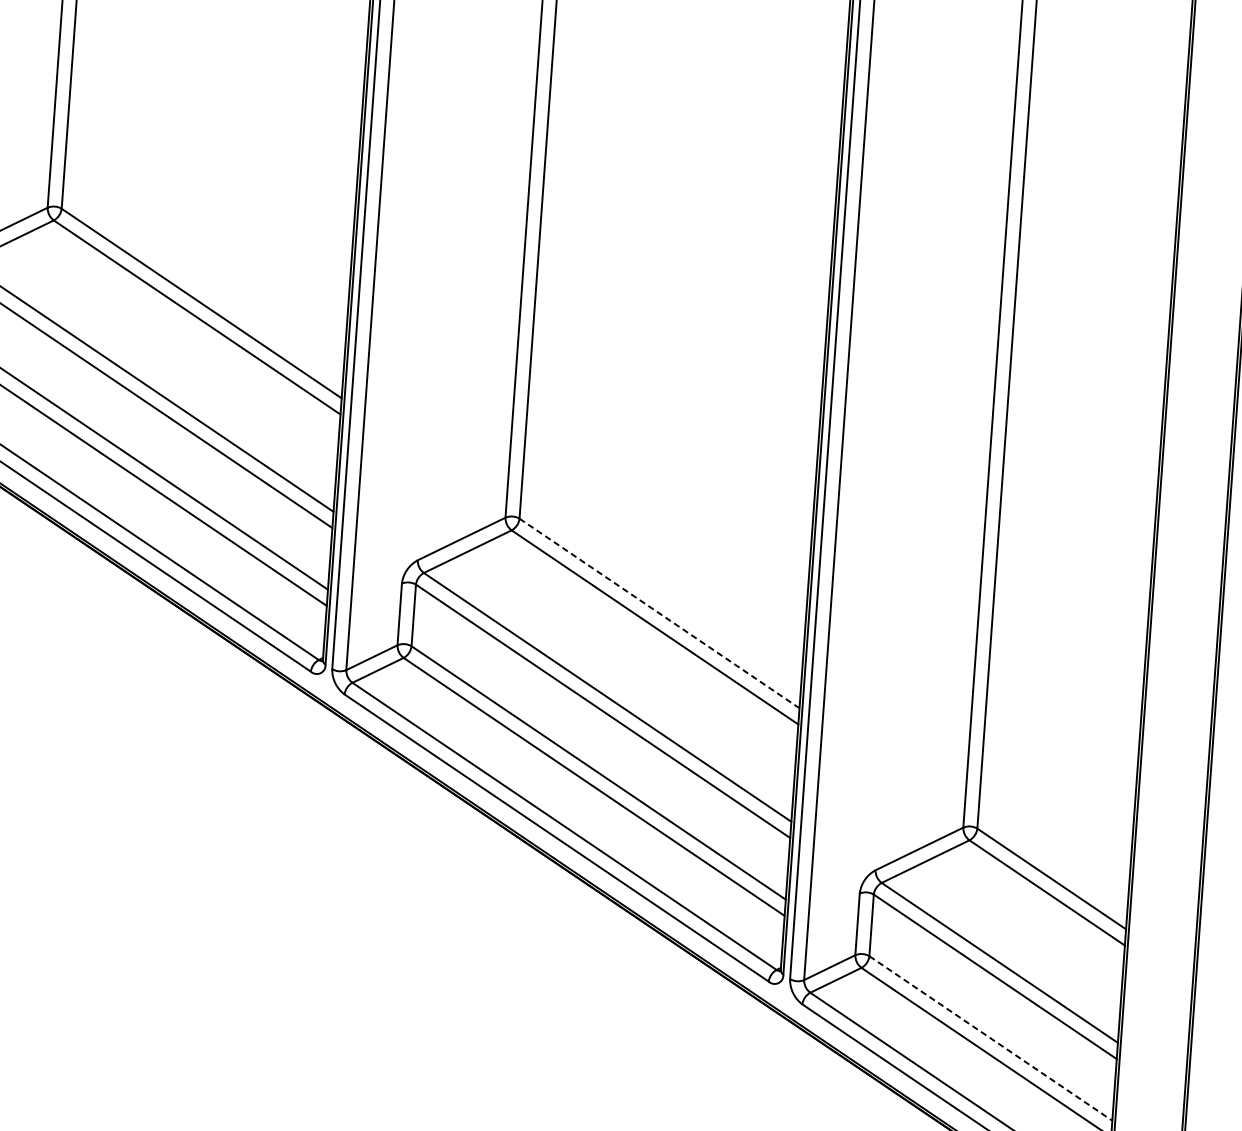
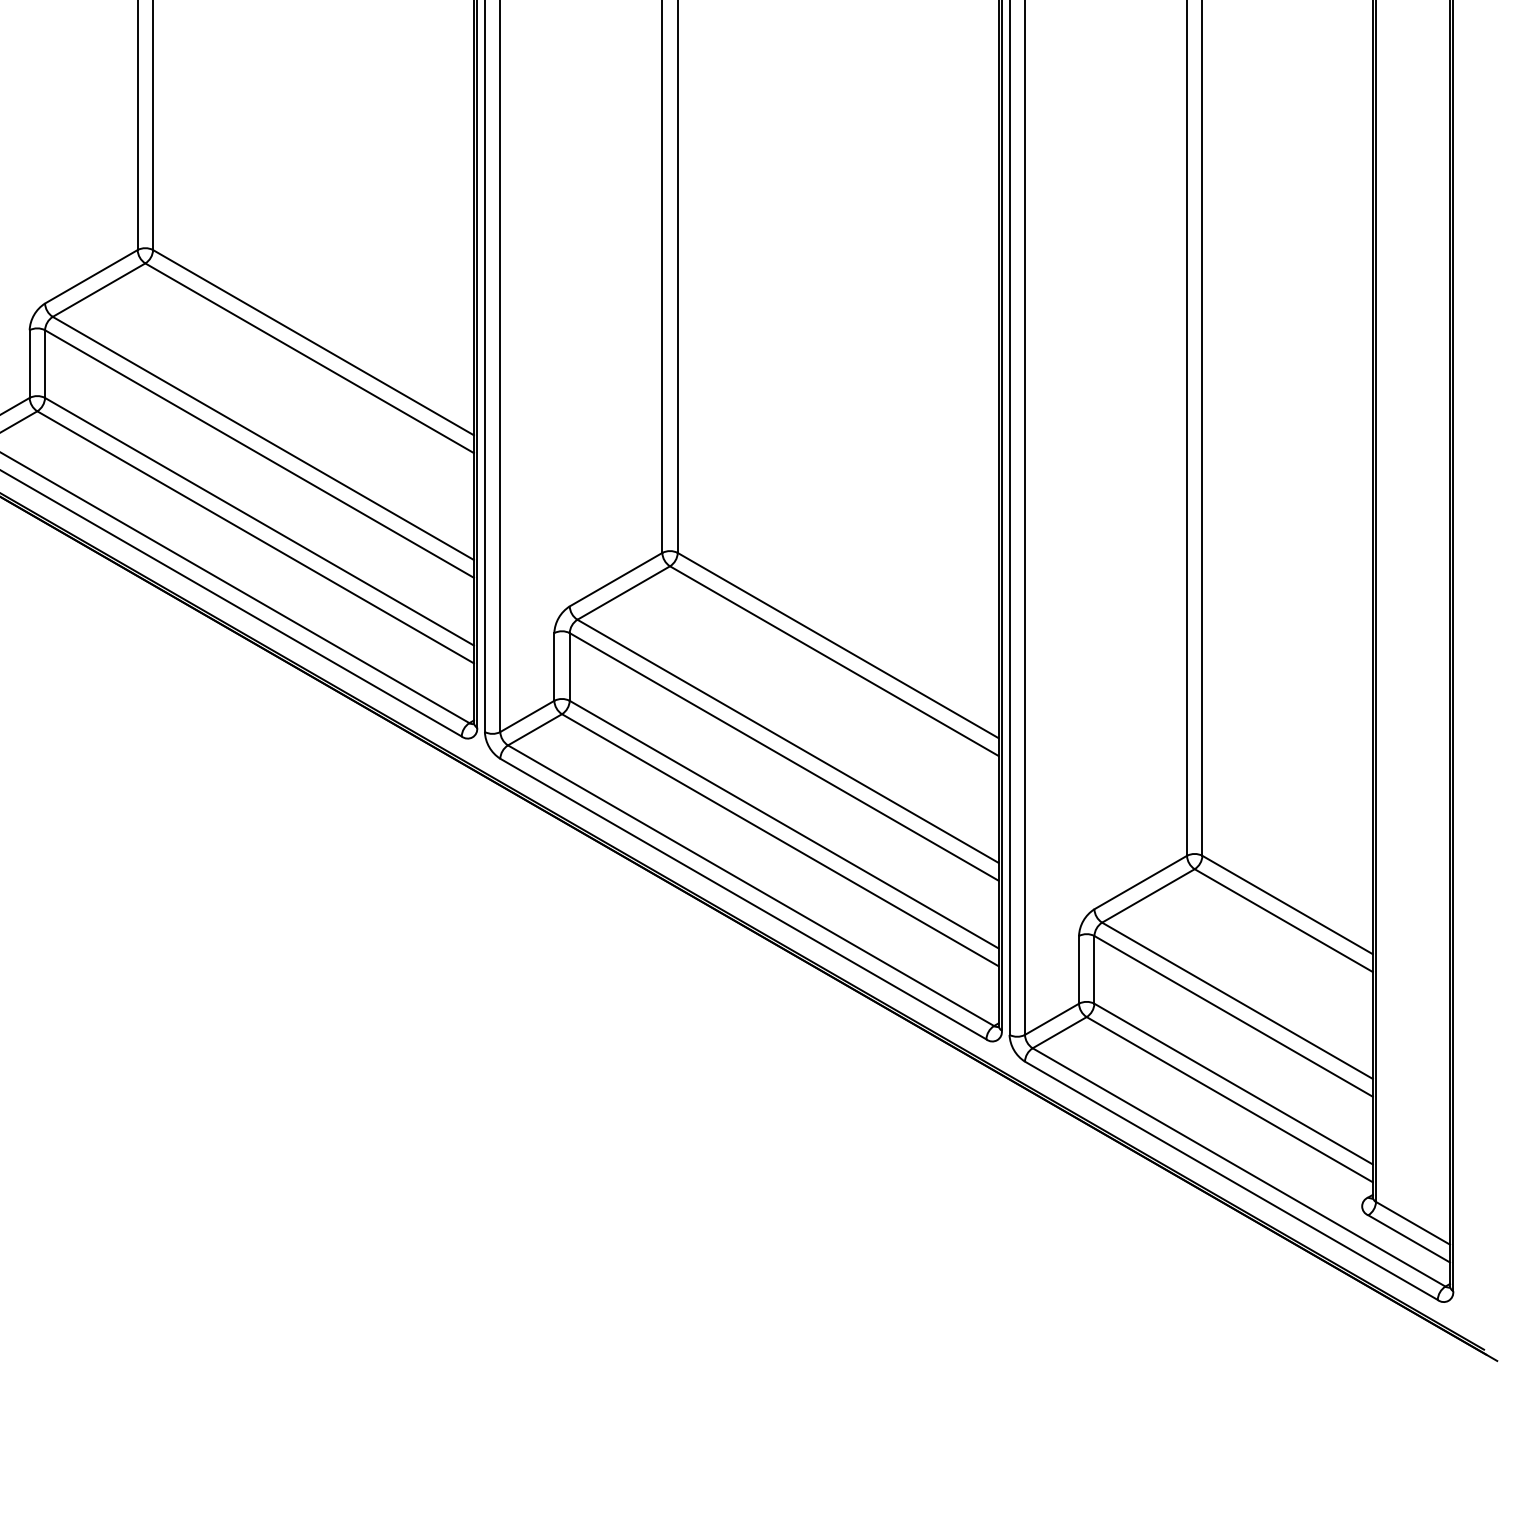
line: (659, 613) -> (838, 645), dashed -> solid
line: (990, 1038) -> (1233, 1084), dashed -> solid

